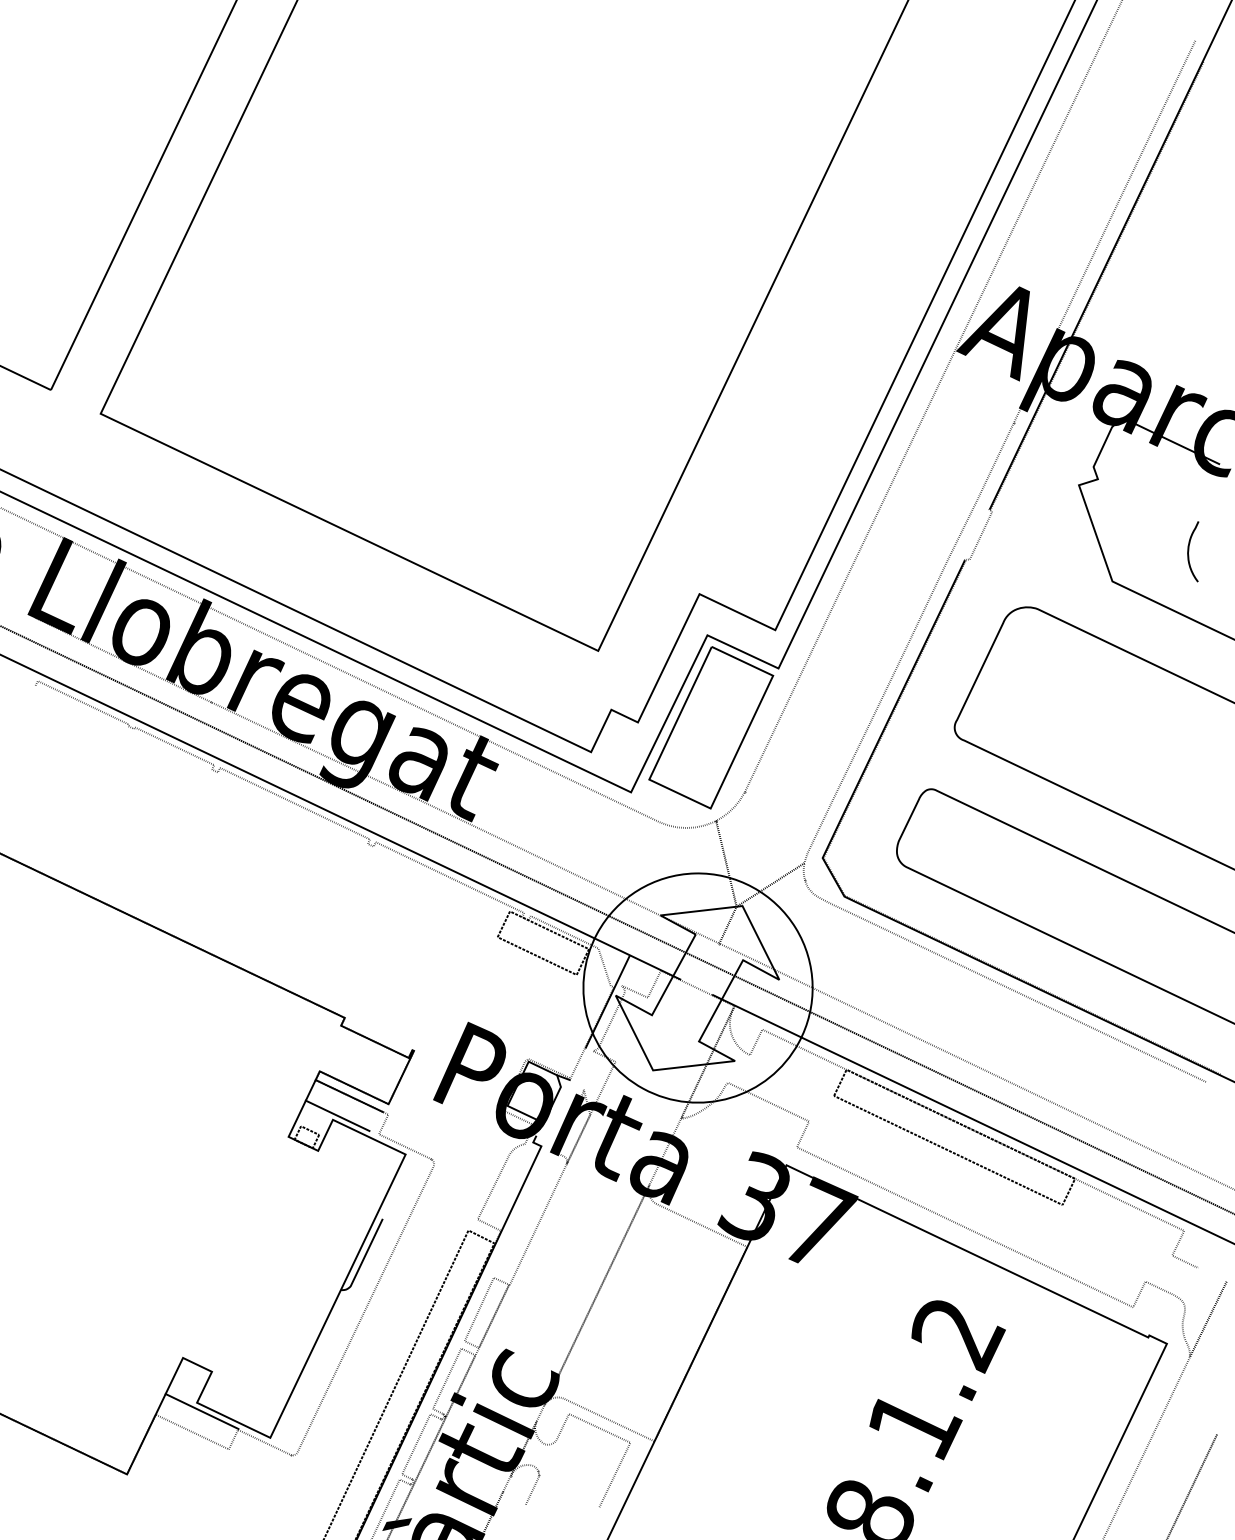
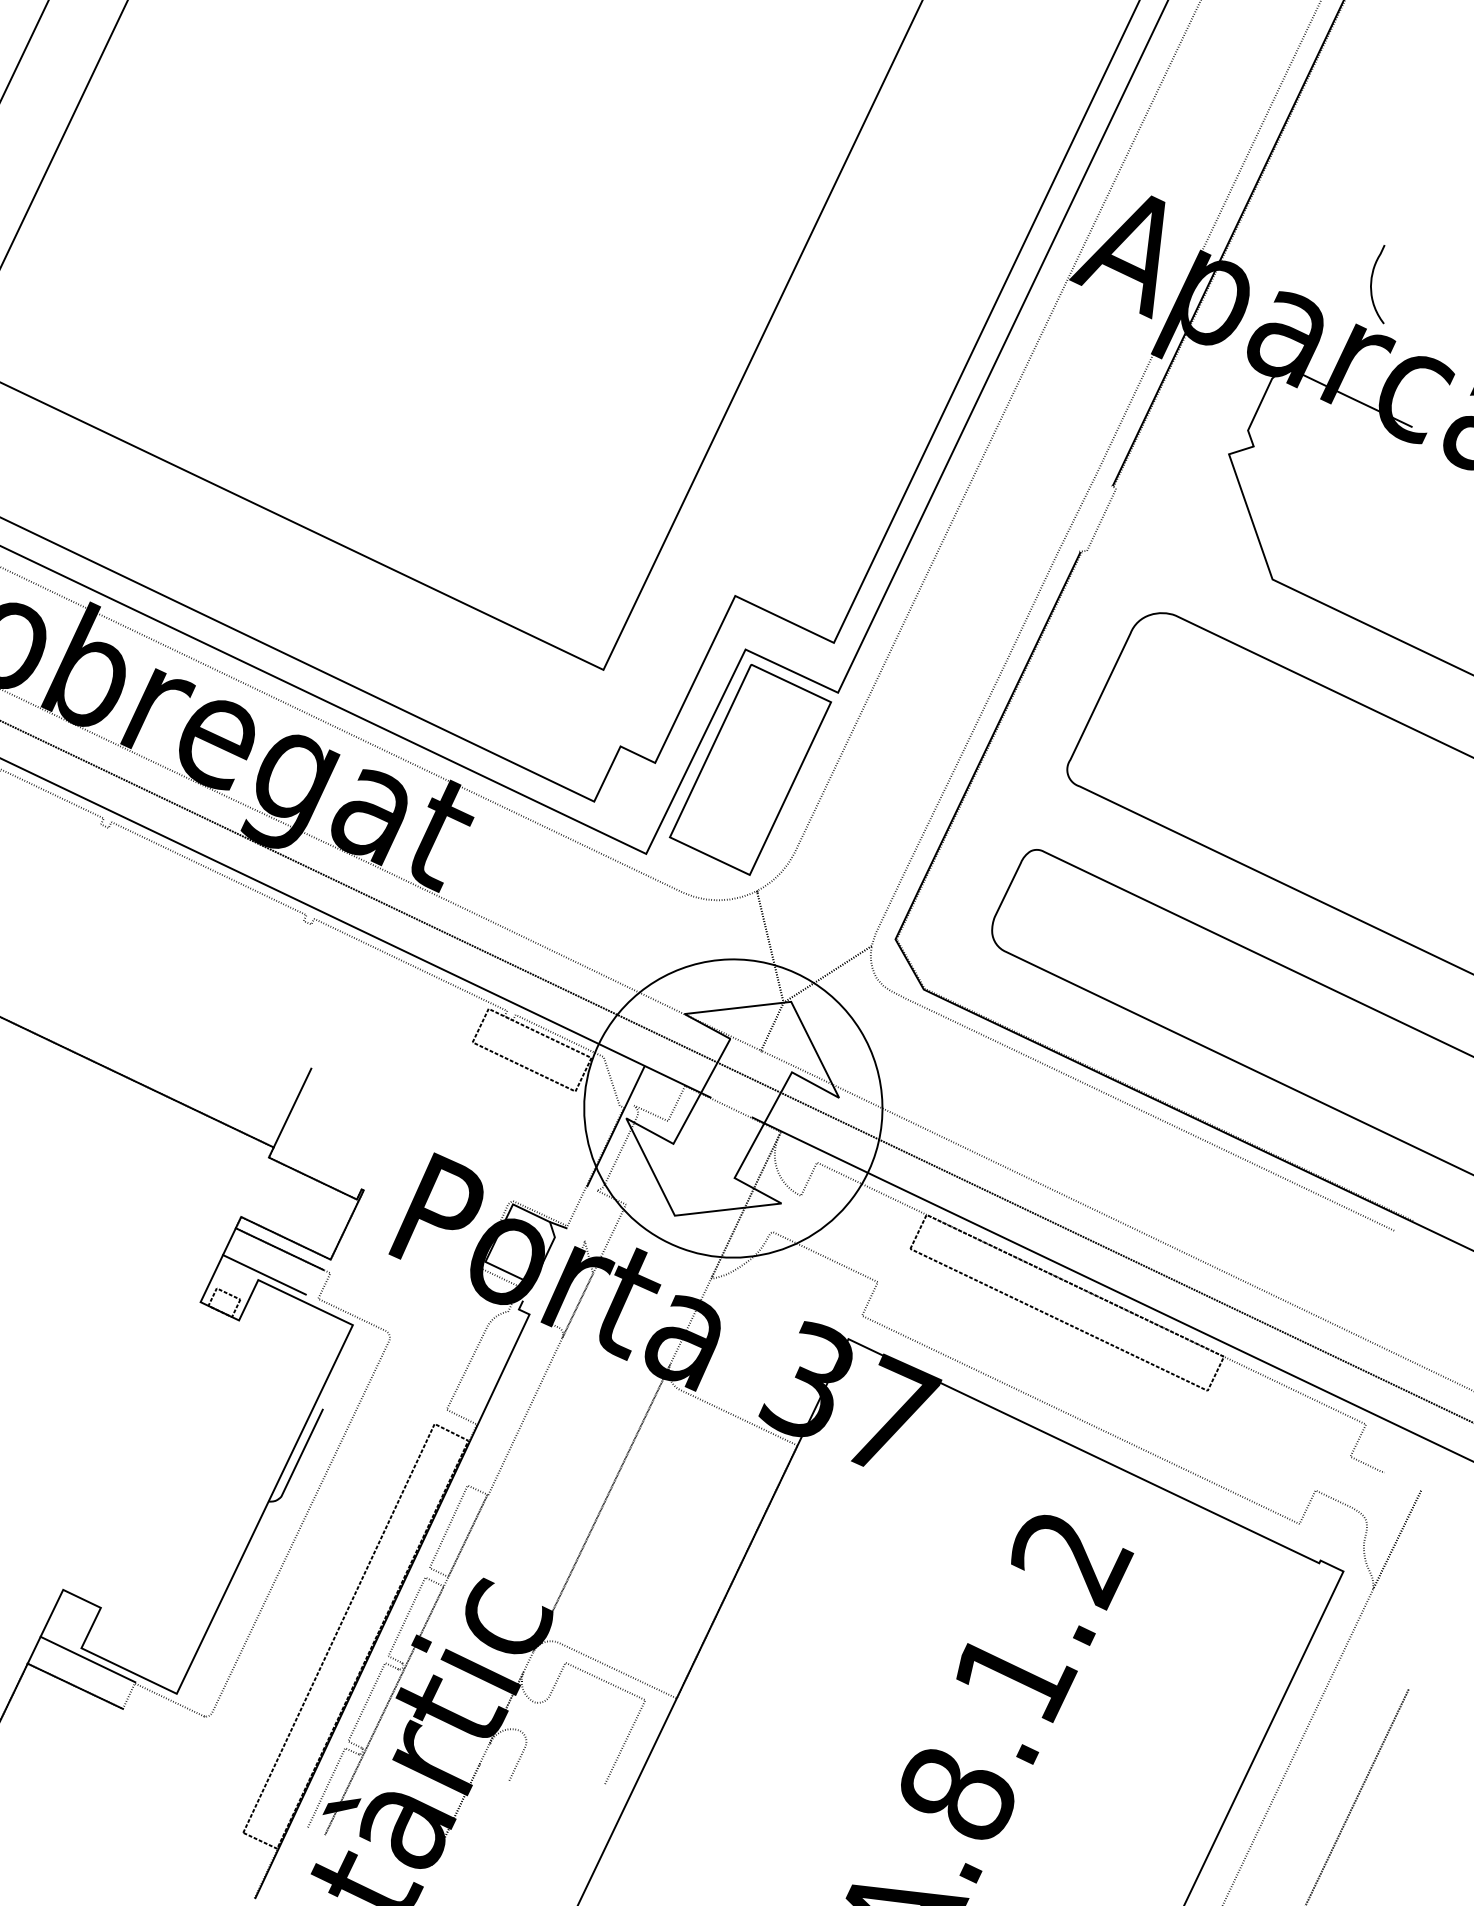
curve: (1189, 551) -> (1372, 284), moved
line: (358, 987) -> (291, 1107), added
line: (191, 1431) -> (74, 1685), added

